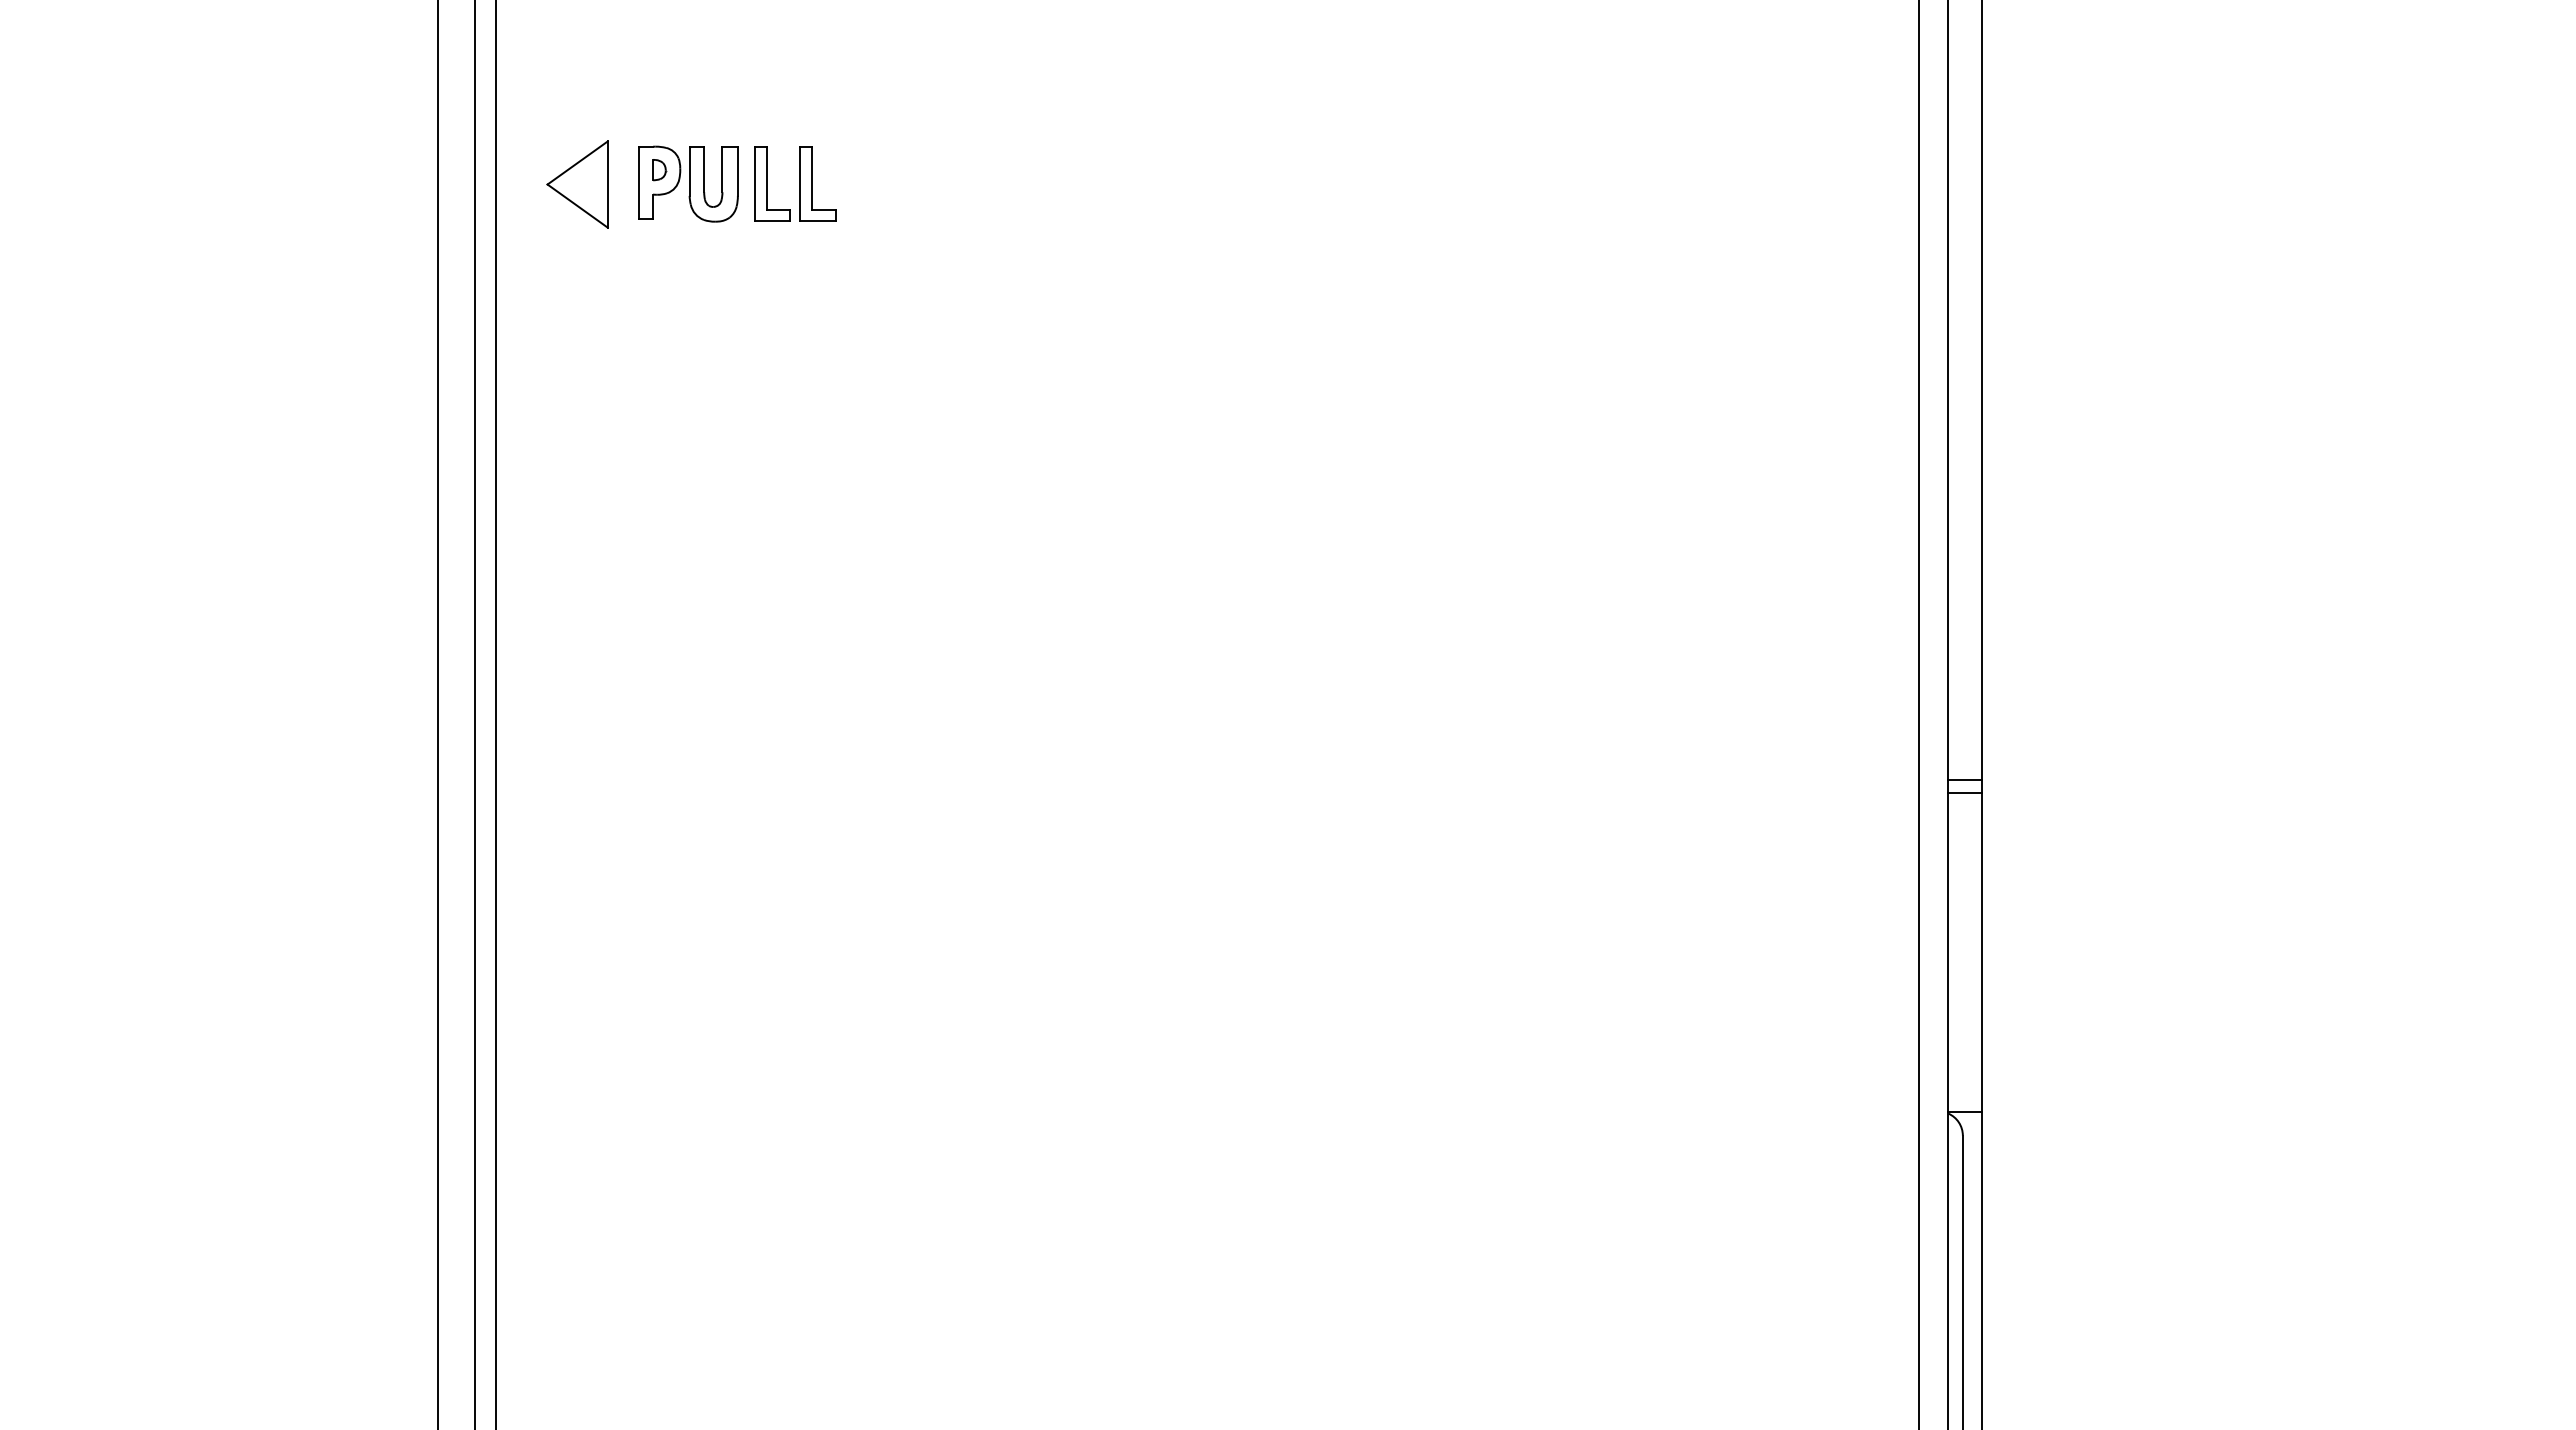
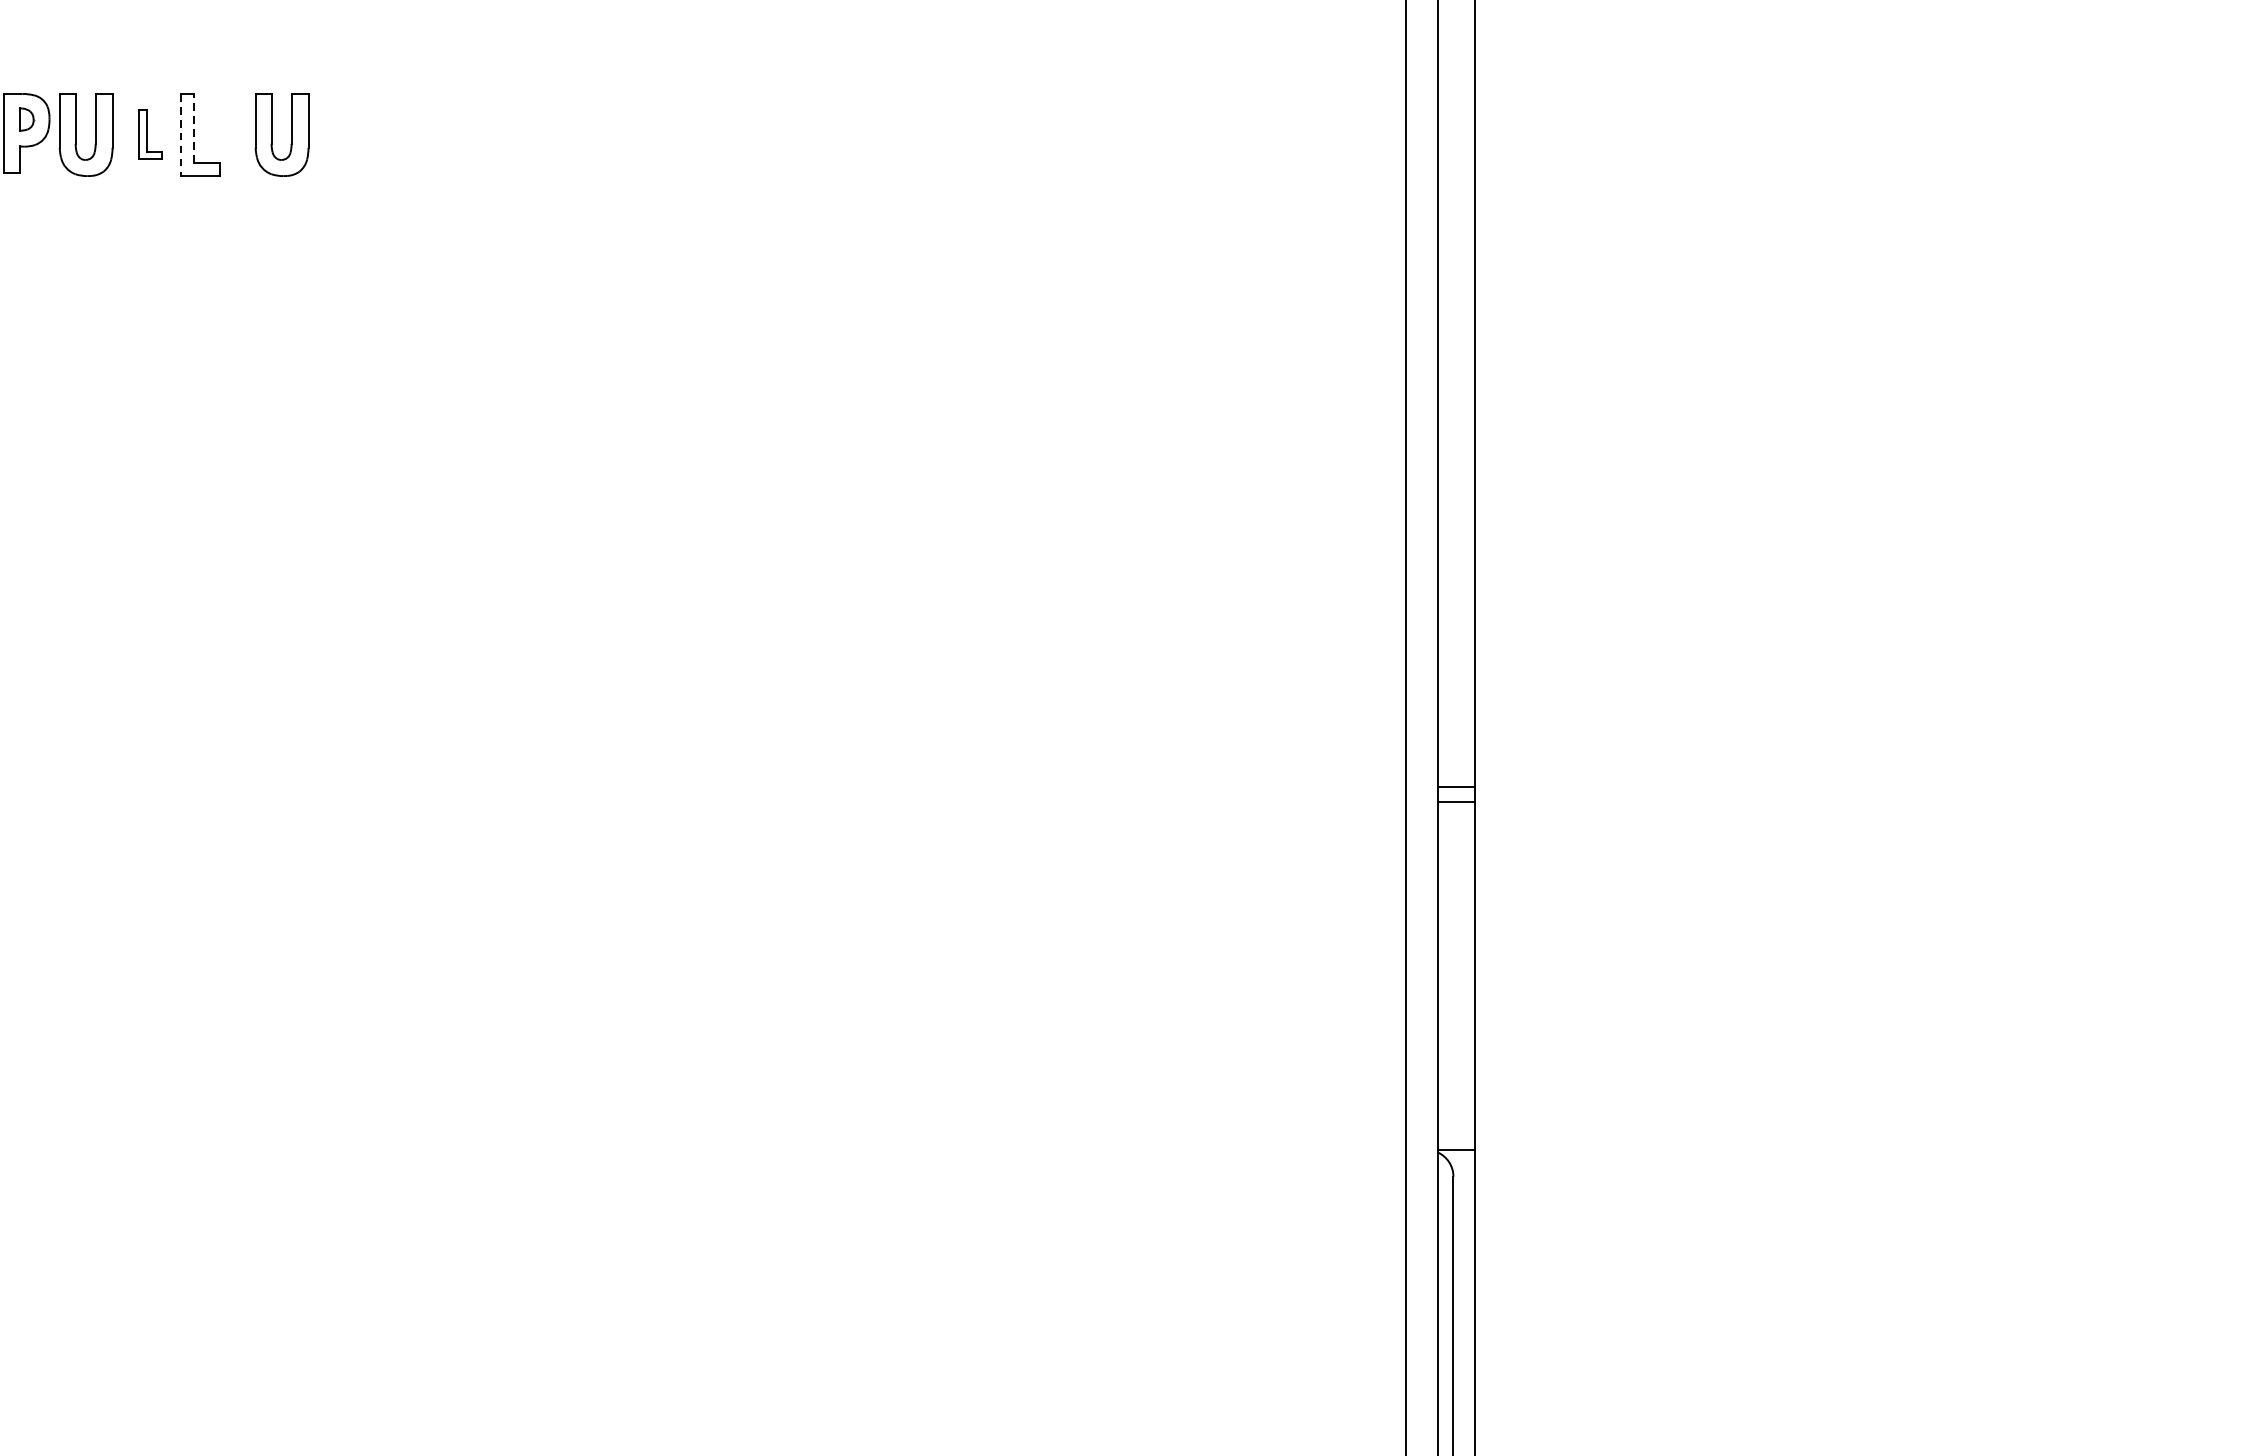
line: (812, 177) -> (194, 127), solid -> dashed
part: (772, 183) -> (150, 134), size x0.6
line: (800, 184) -> (181, 135), solid -> dashed
part: (900, 184) -> (290, 135), added

